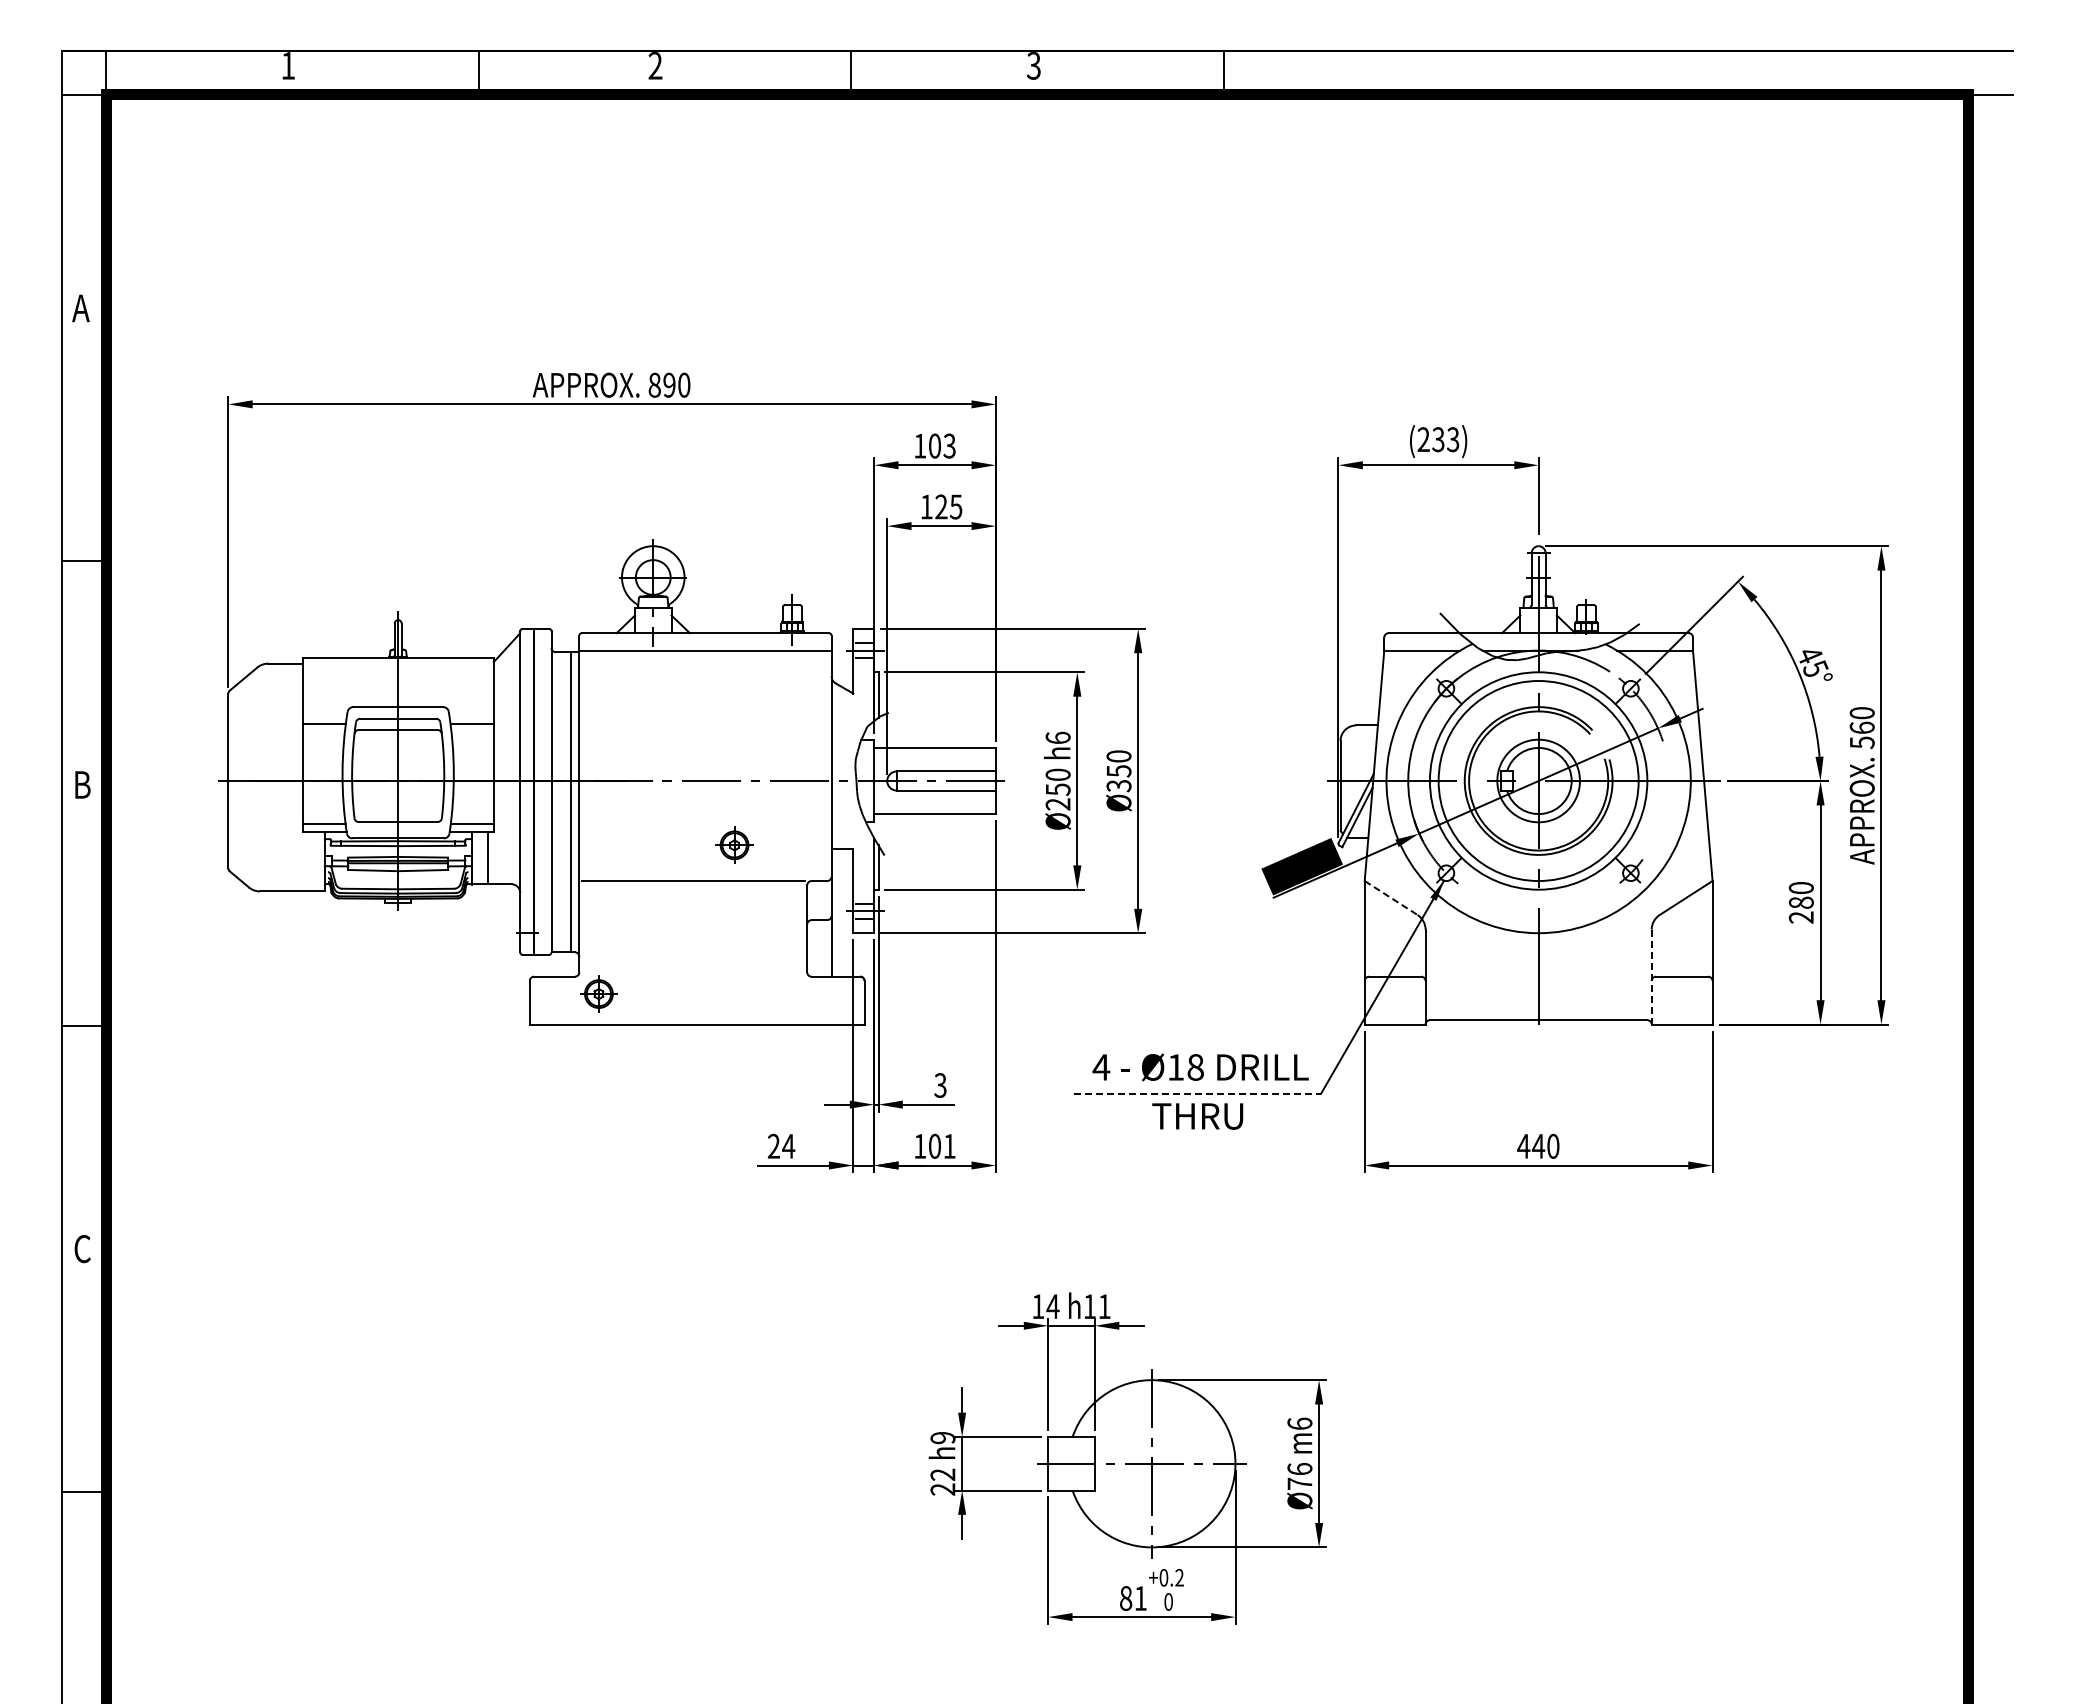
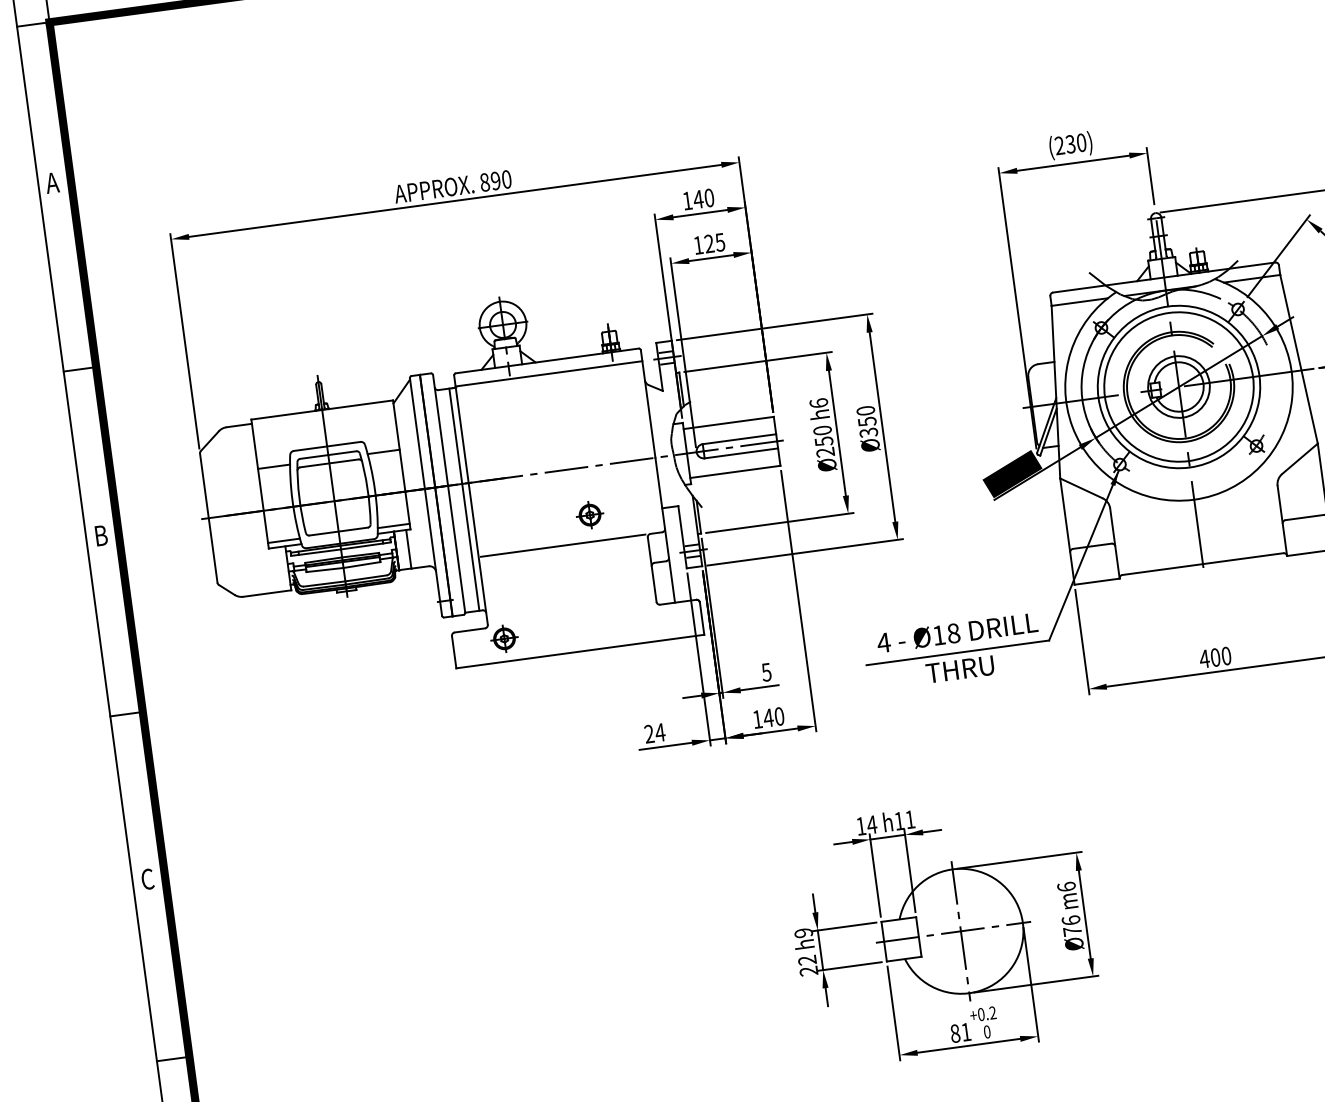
text: (1453, 439) -> (1081, 142), (233) -> (230)
text: (941, 445) -> (703, 198), 103 -> 140
line: (1391, 898) -> (1081, 488), dashed -> solid
line: (1651, 976) -> (1282, 520), dashed -> solid
text: (940, 1085) -> (766, 672), 3 -> 5
line: (1198, 1093) -> (958, 652), dashed -> solid
text: (941, 1145) -> (773, 716), 101 -> 140
text: (1538, 1145) -> (1215, 656), 440 -> 400

